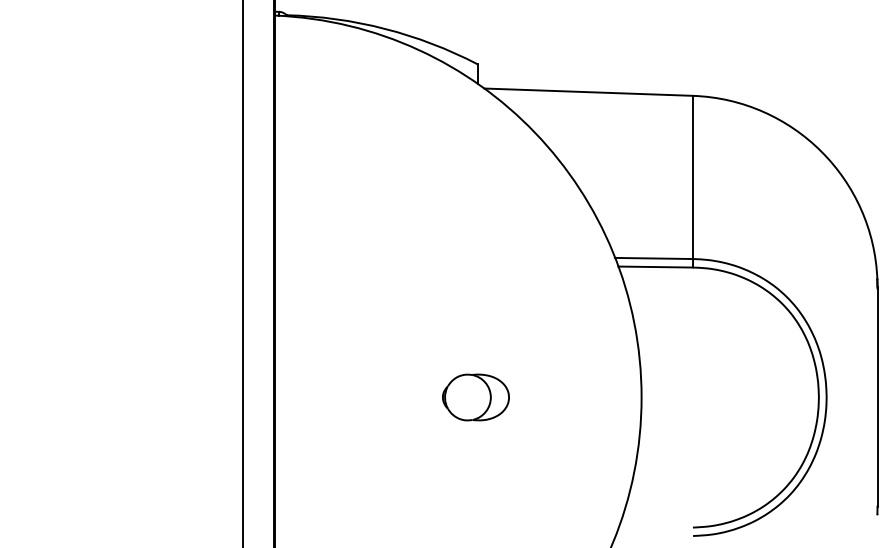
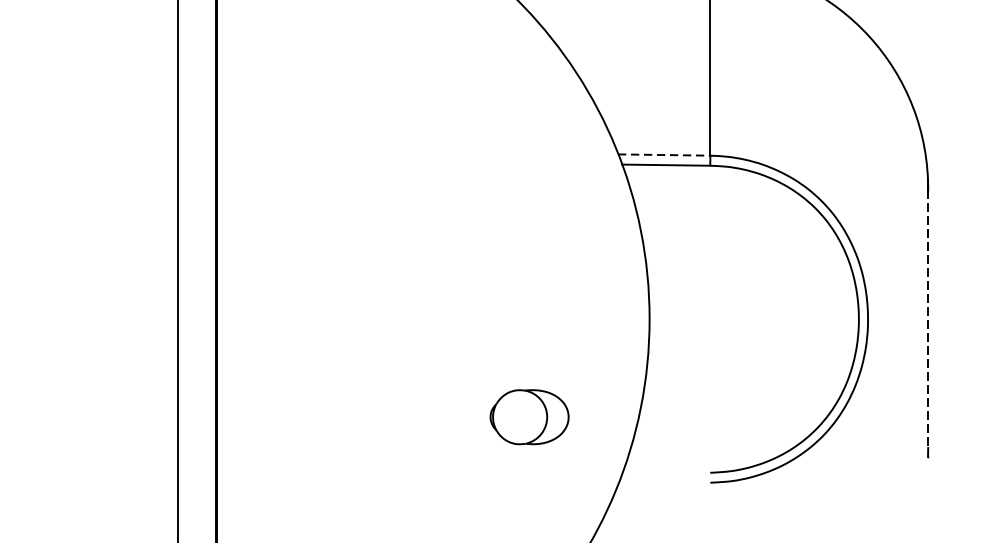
line: (654, 258) -> (664, 155), solid -> dashed
part: (475, 397) -> (529, 417), moved
line: (877, 398) -> (928, 320), solid -> dashed

